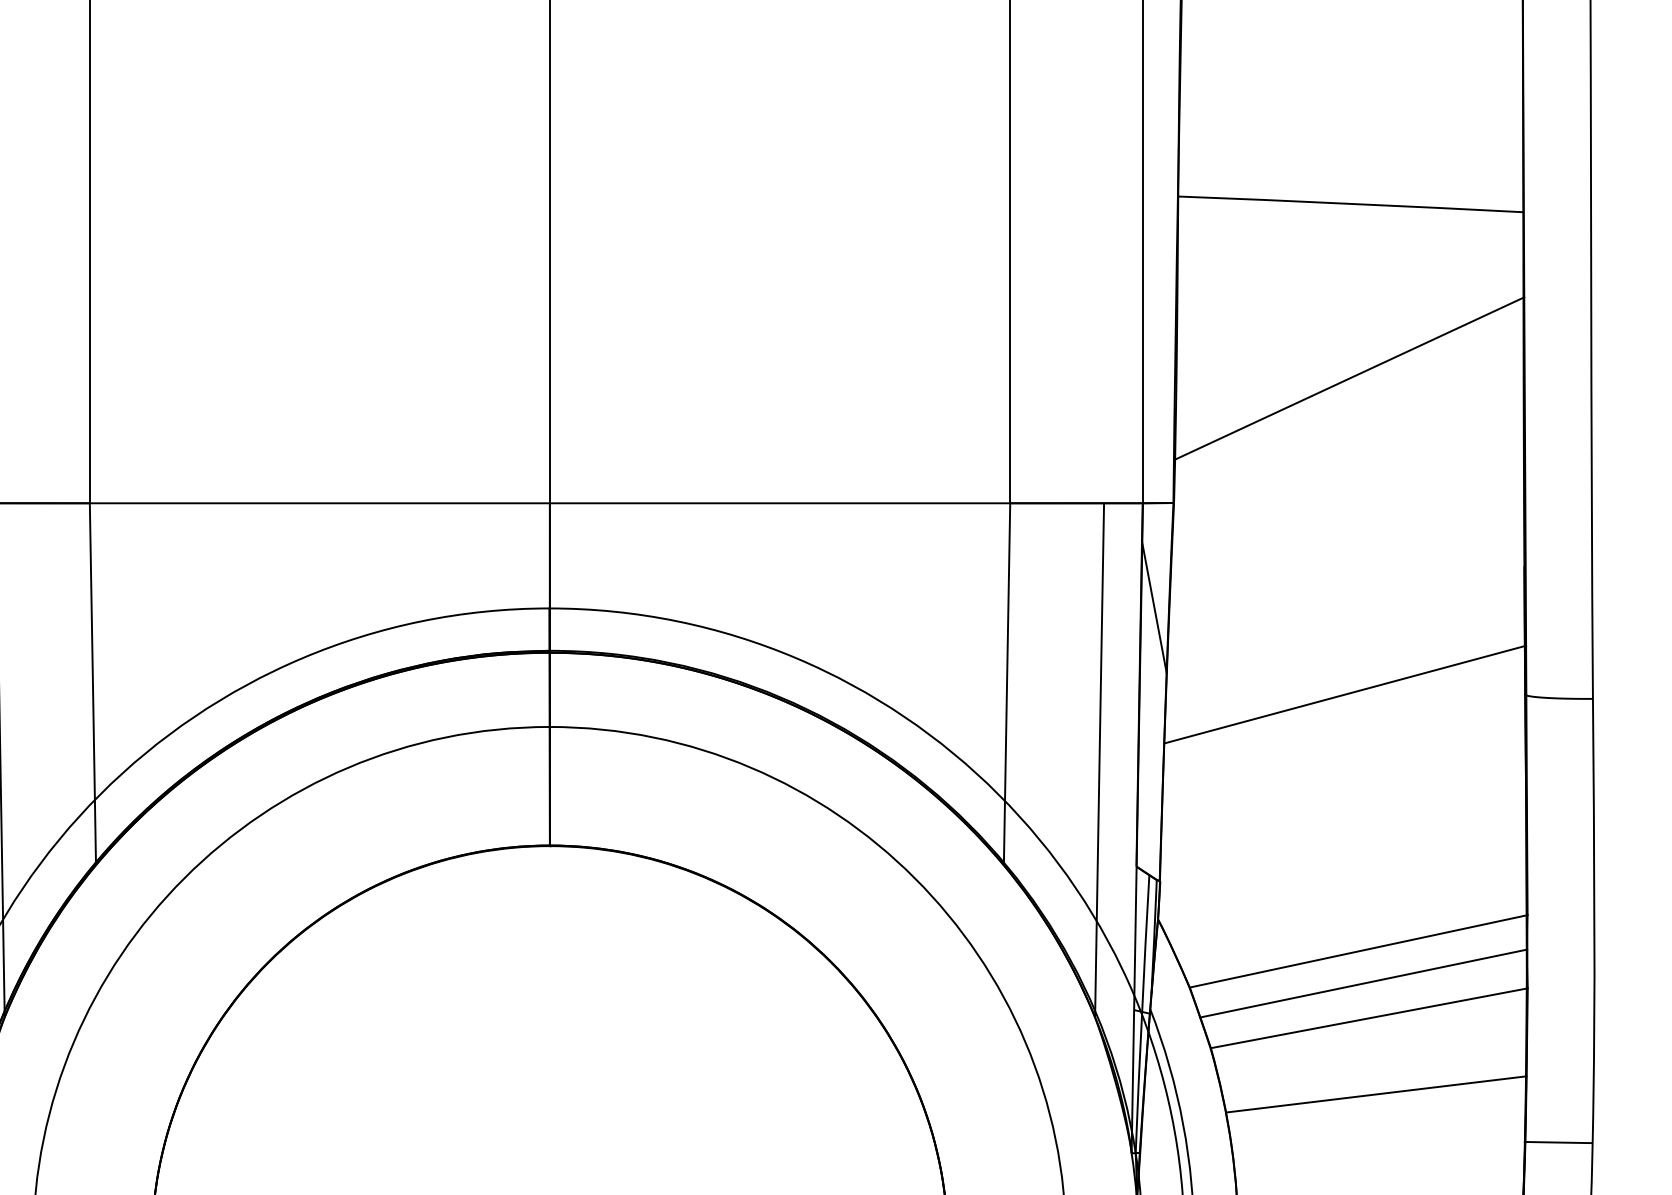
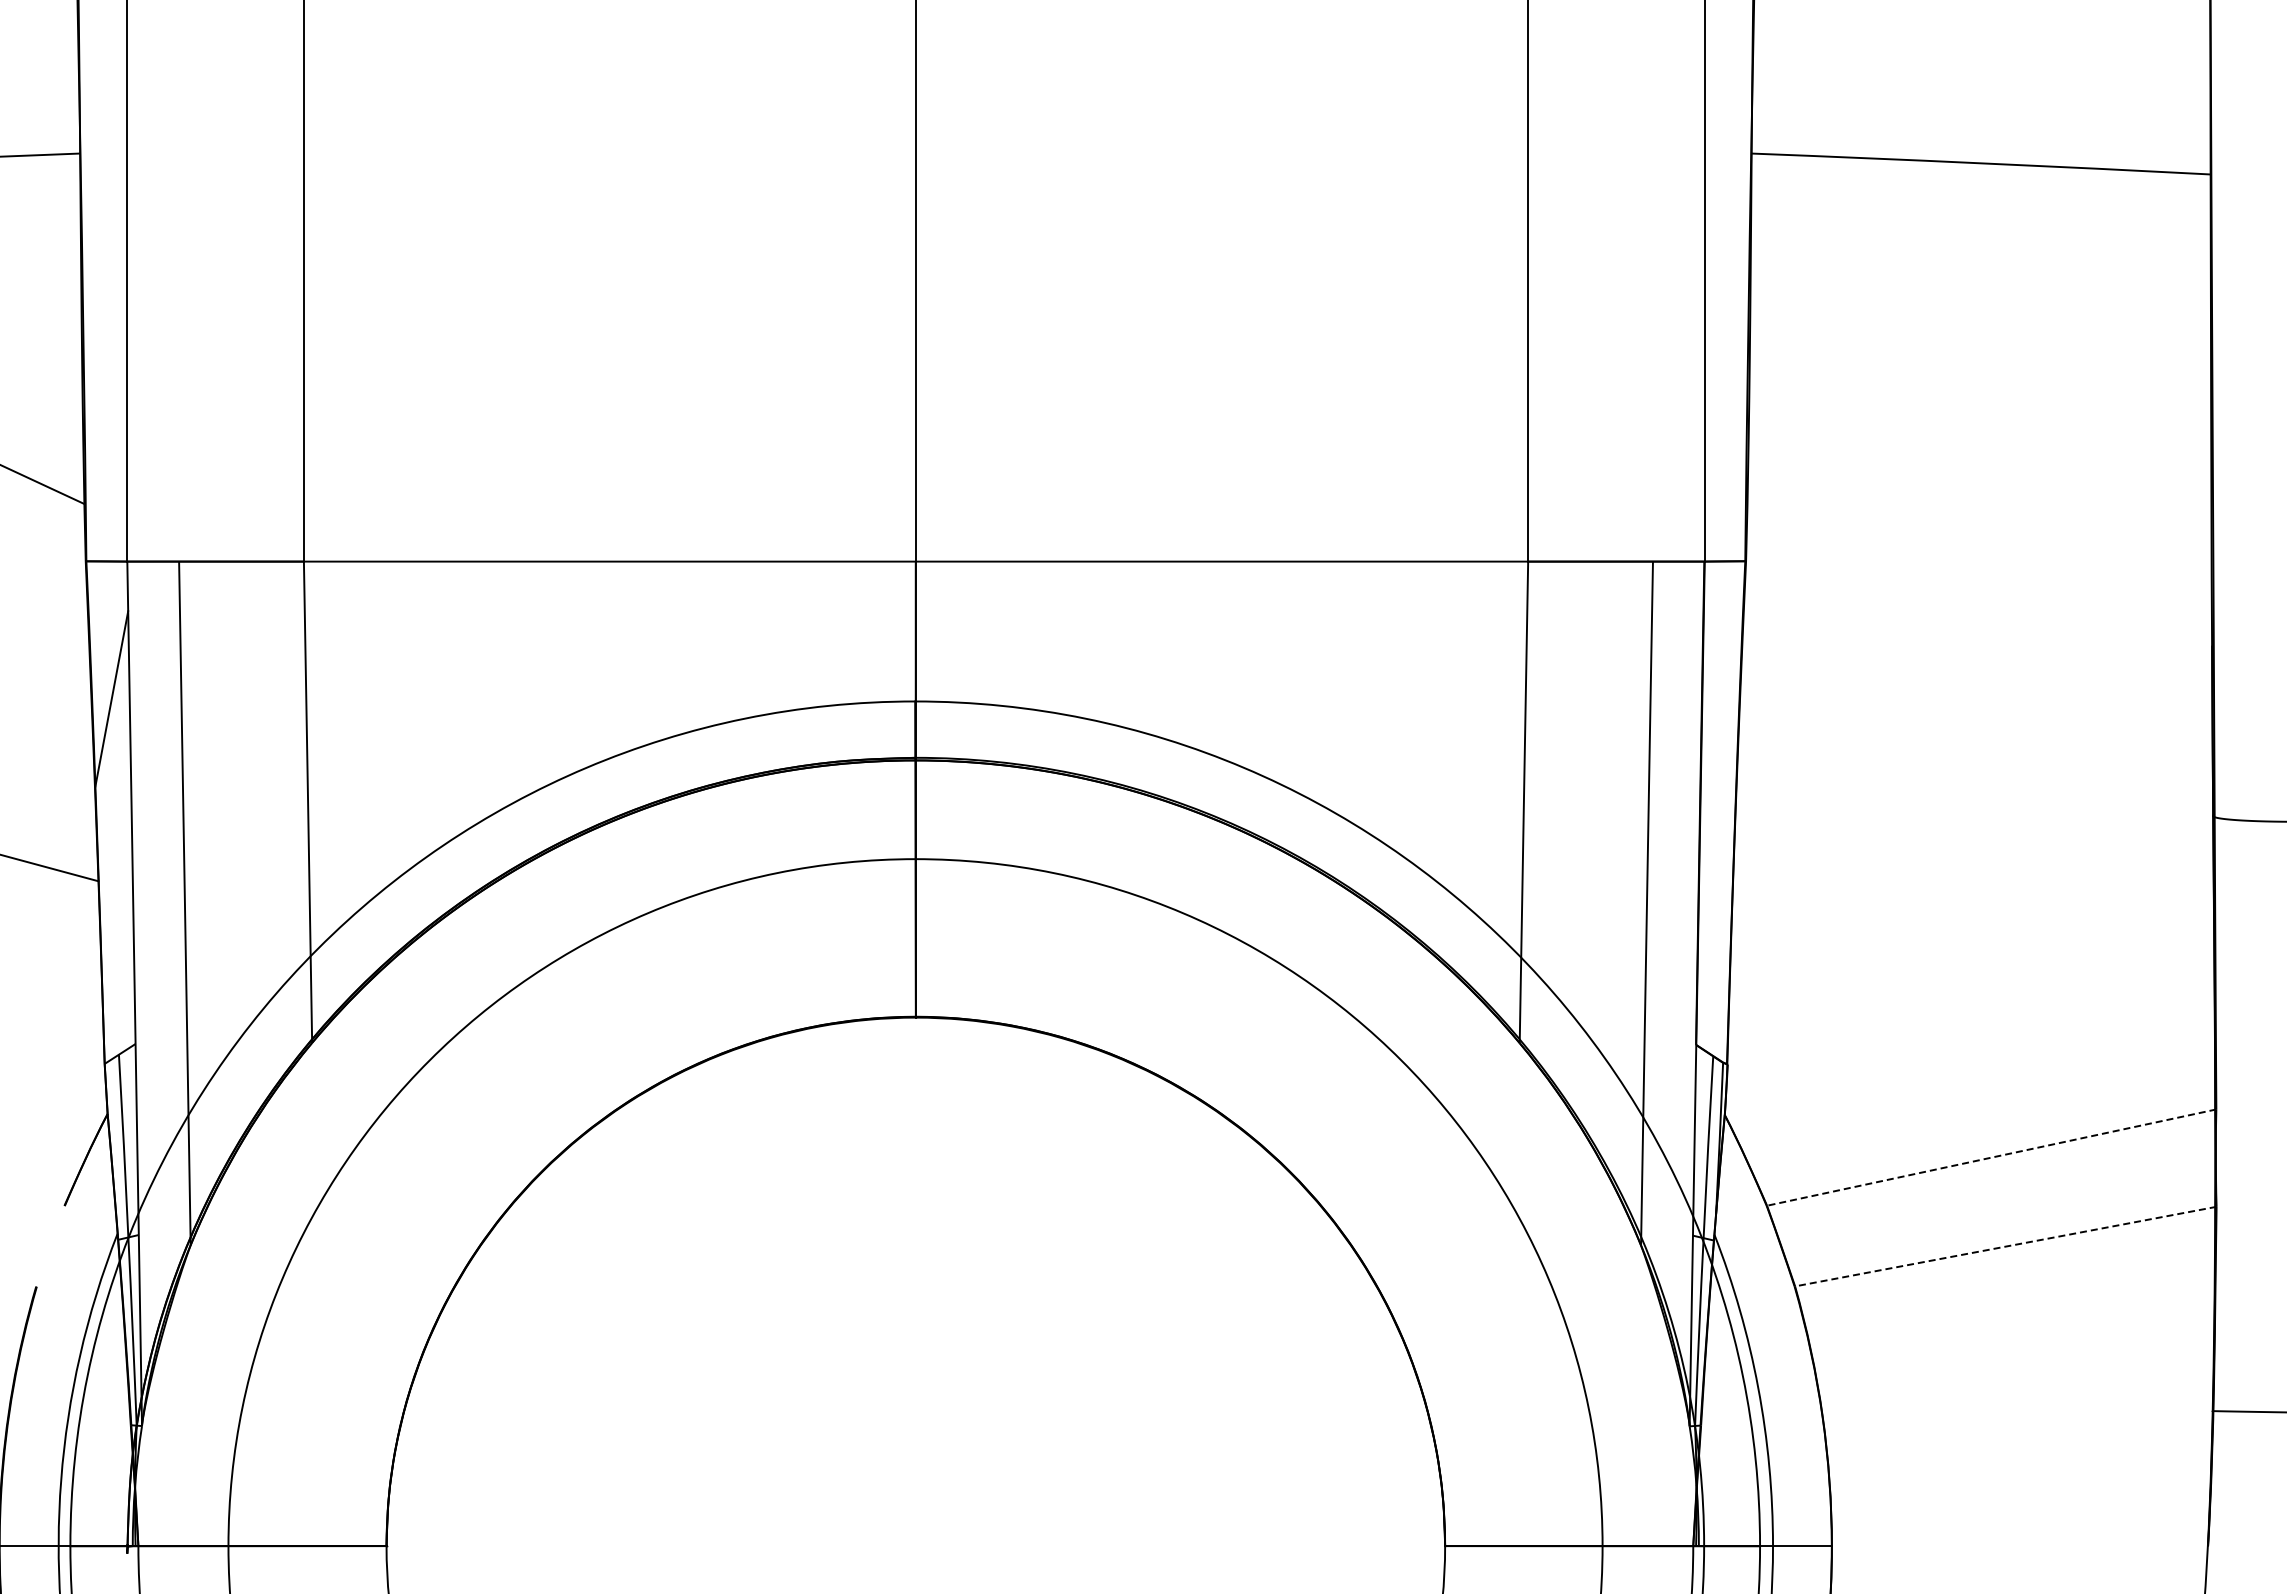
line: (1349, 378) -> (1979, 395), removed
line: (1154, 606) -> (1719, 699), removed
line: (1345, 694) -> (1973, 816), removed
line: (1358, 951) -> (1991, 1157), solid -> dashed
line: (1363, 983) -> (1998, 1200), removed
line: (1369, 1018) -> (2005, 1246), solid -> dashed
line: (1375, 1094) -> (2014, 1347), removed

